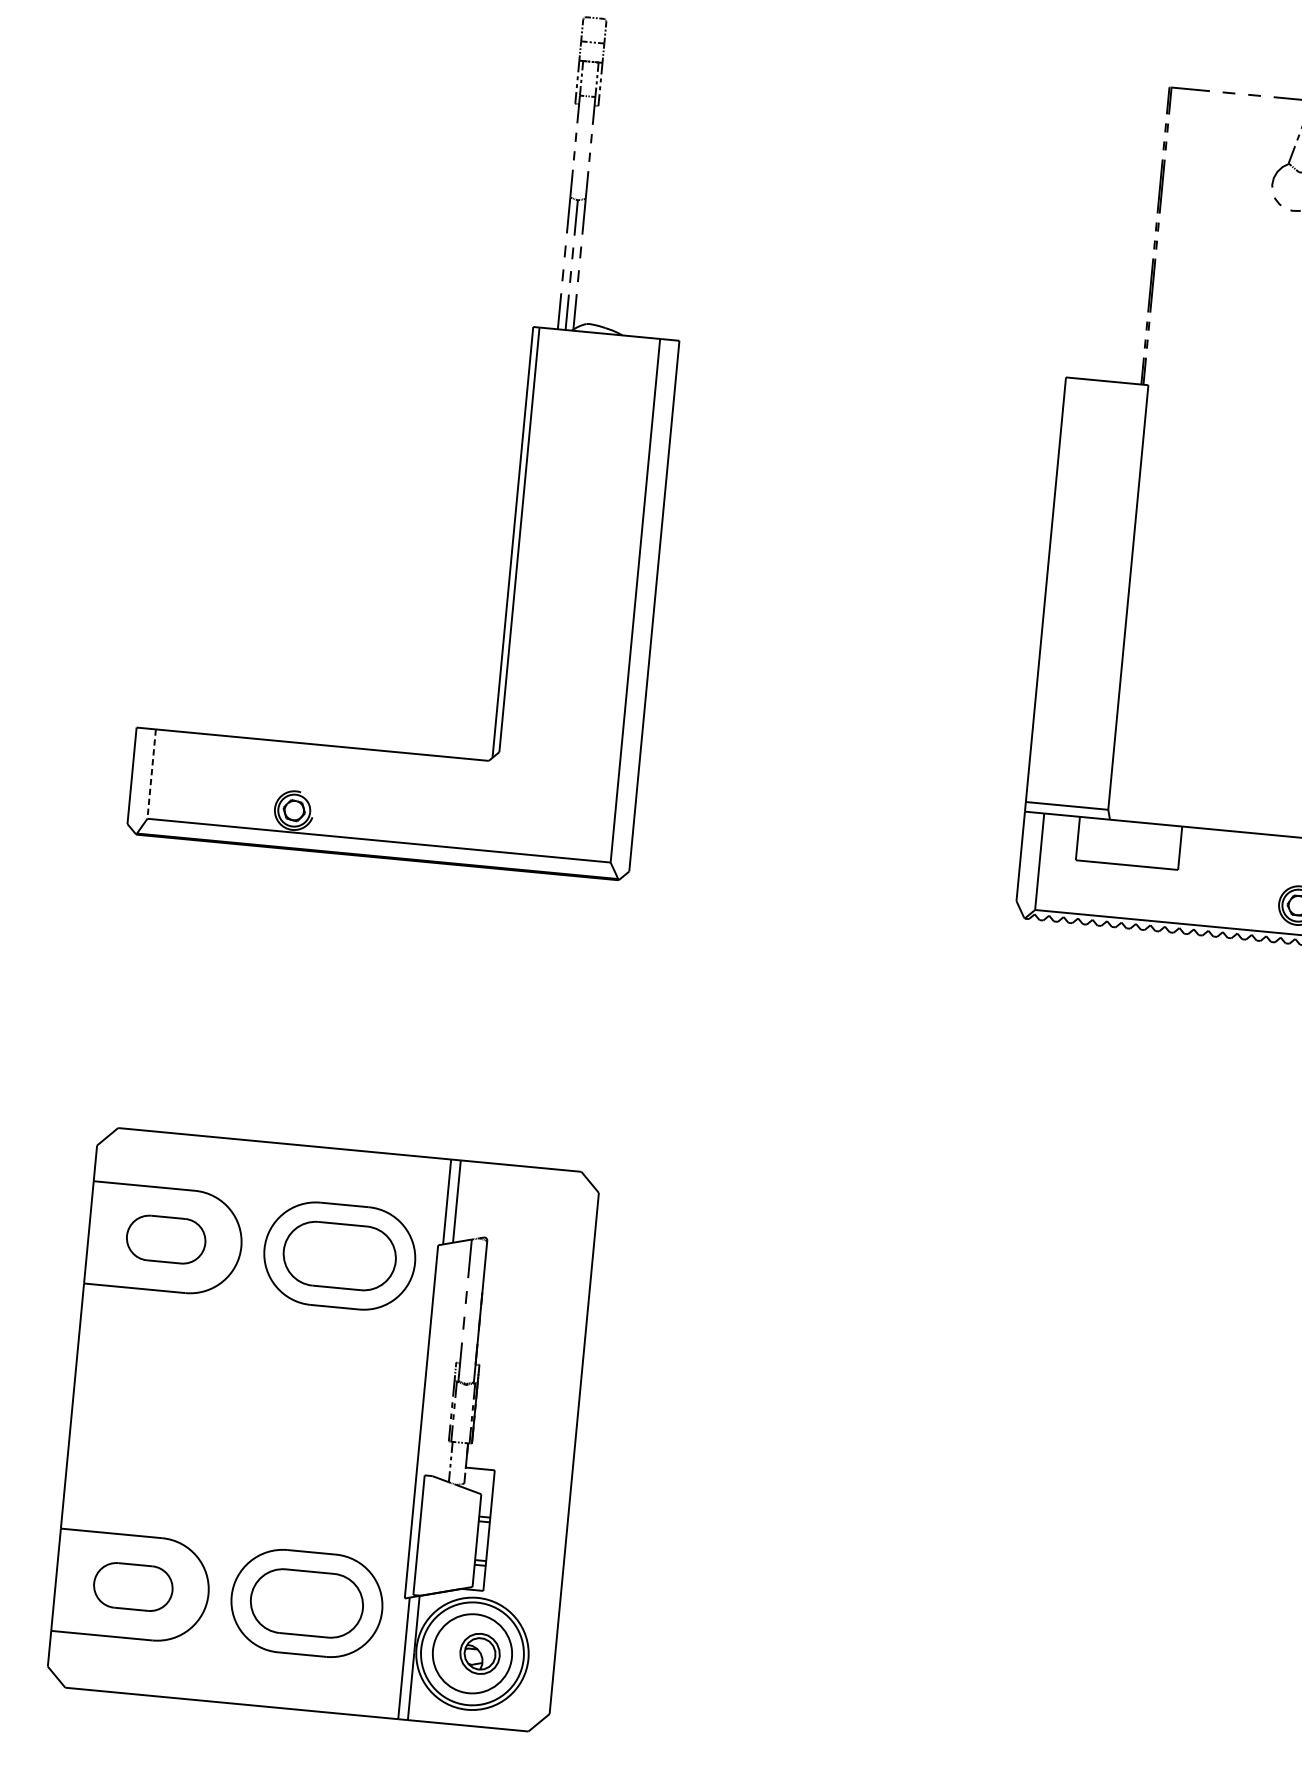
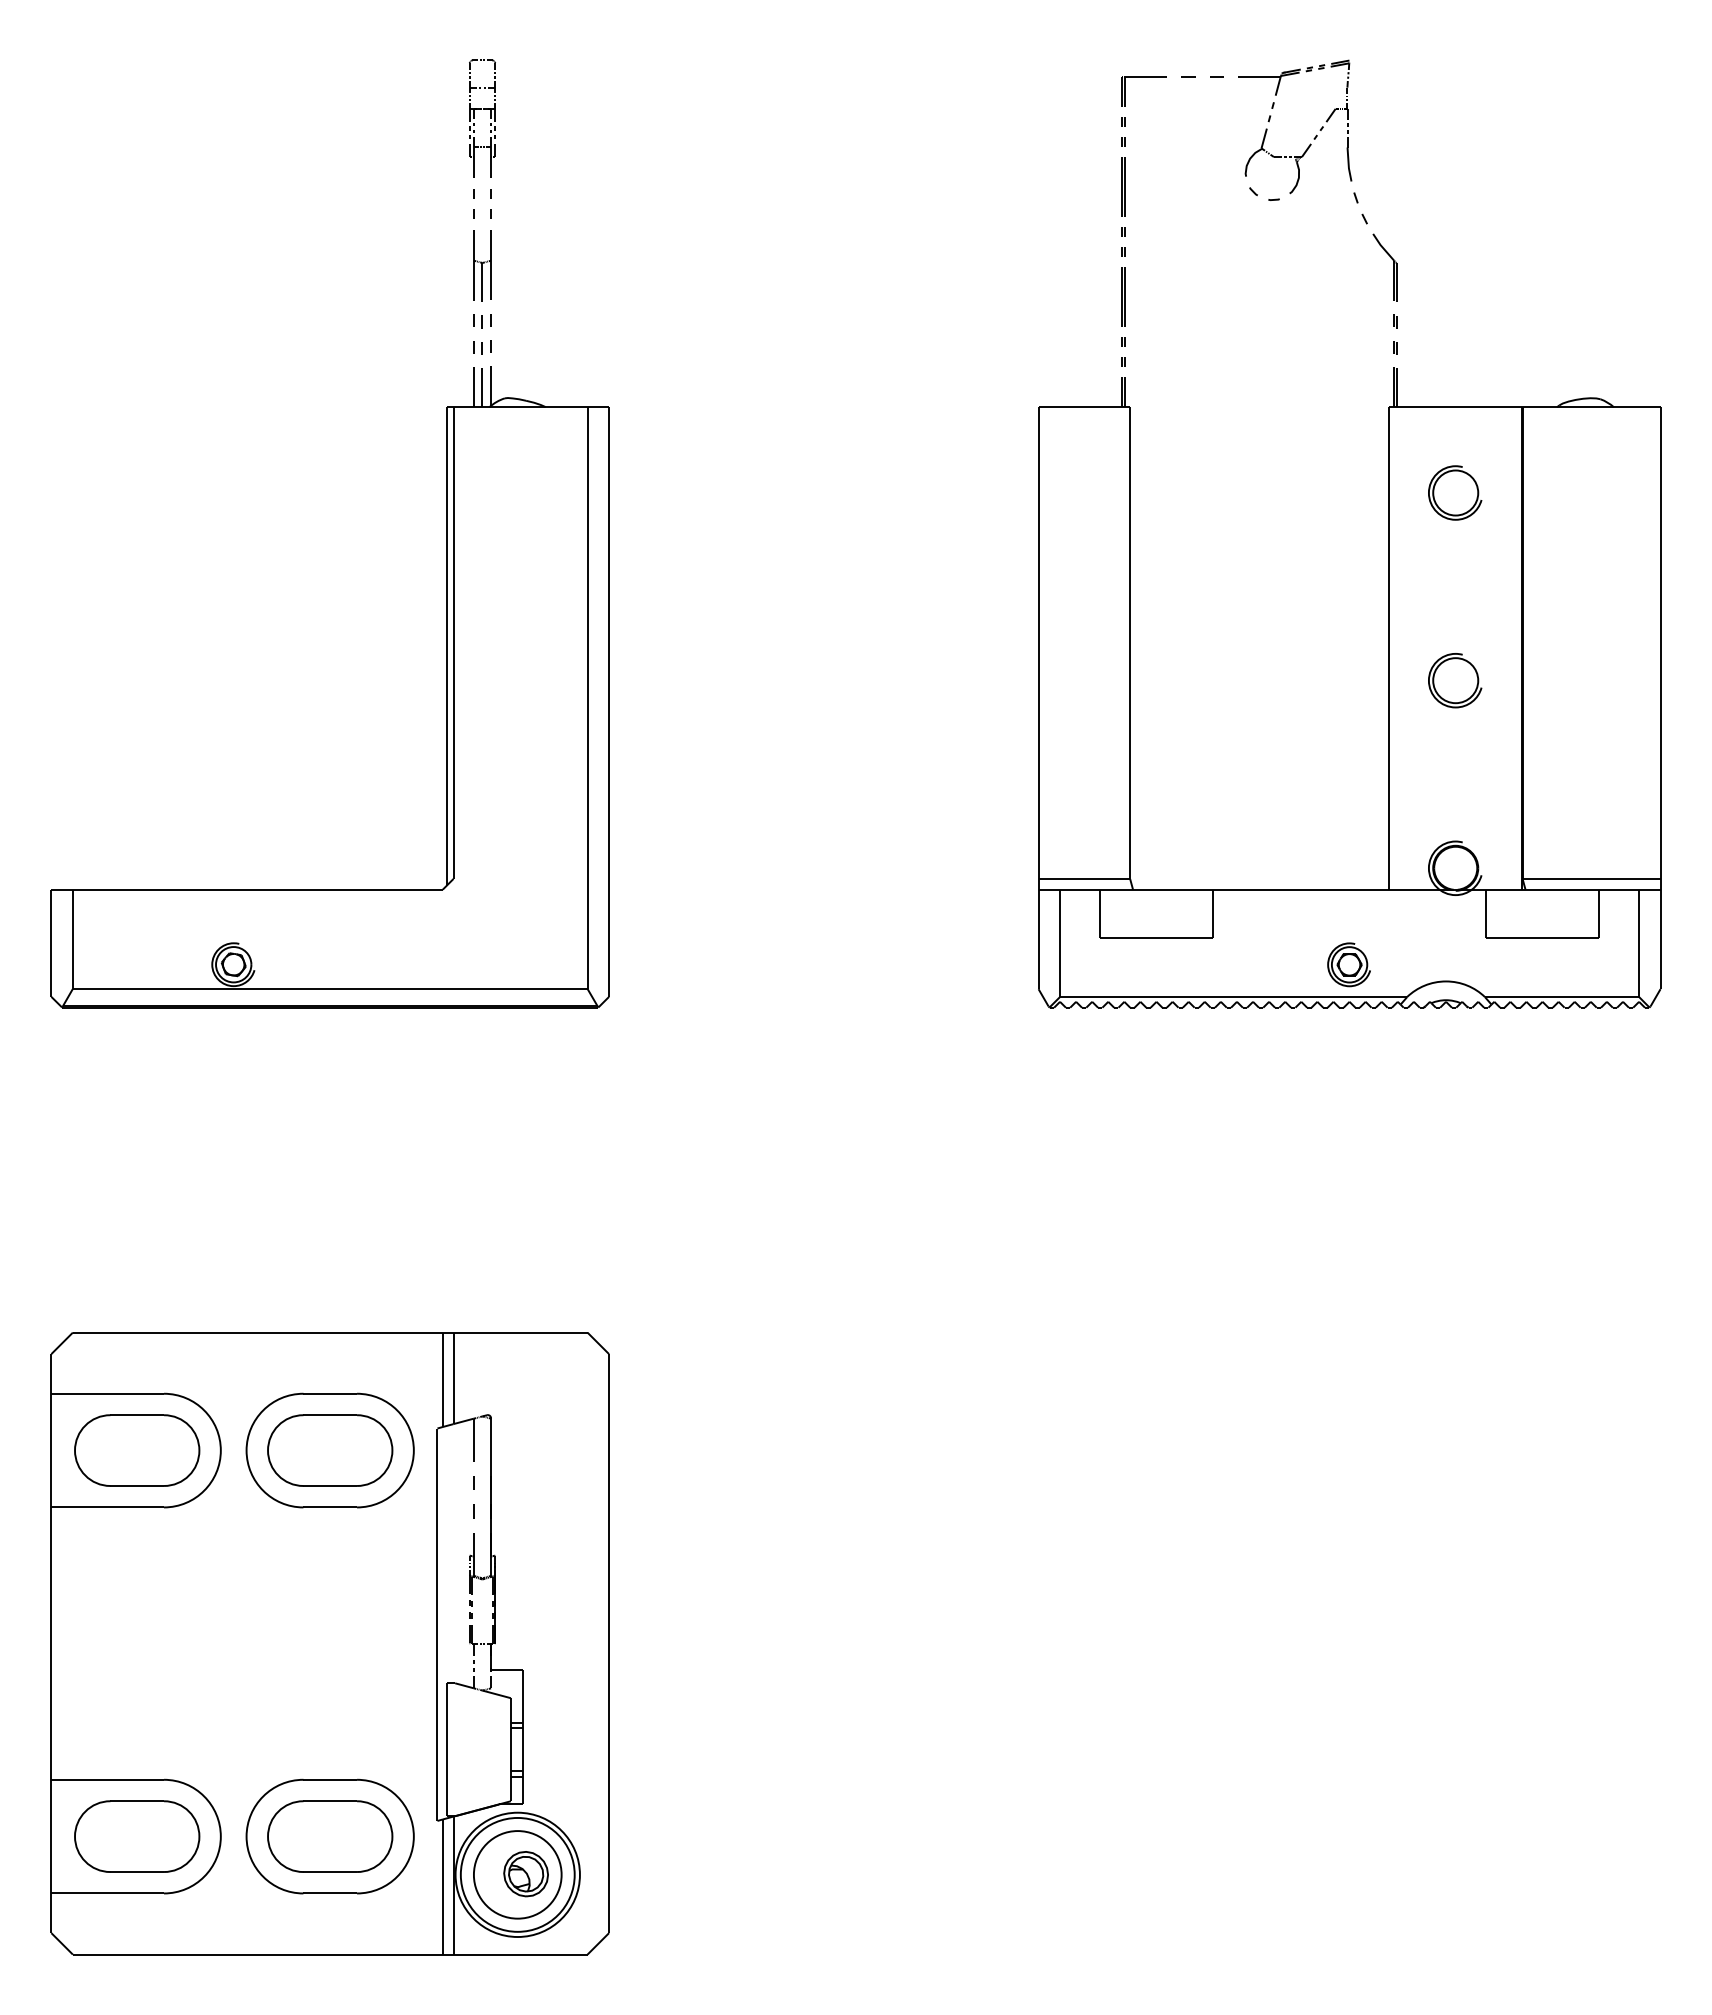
line: (151, 774) -> (72, 939), dashed -> solid
part: (166, 1239) -> (137, 1450), size x1.43
part: (133, 1586) -> (137, 1836), size x1.43

